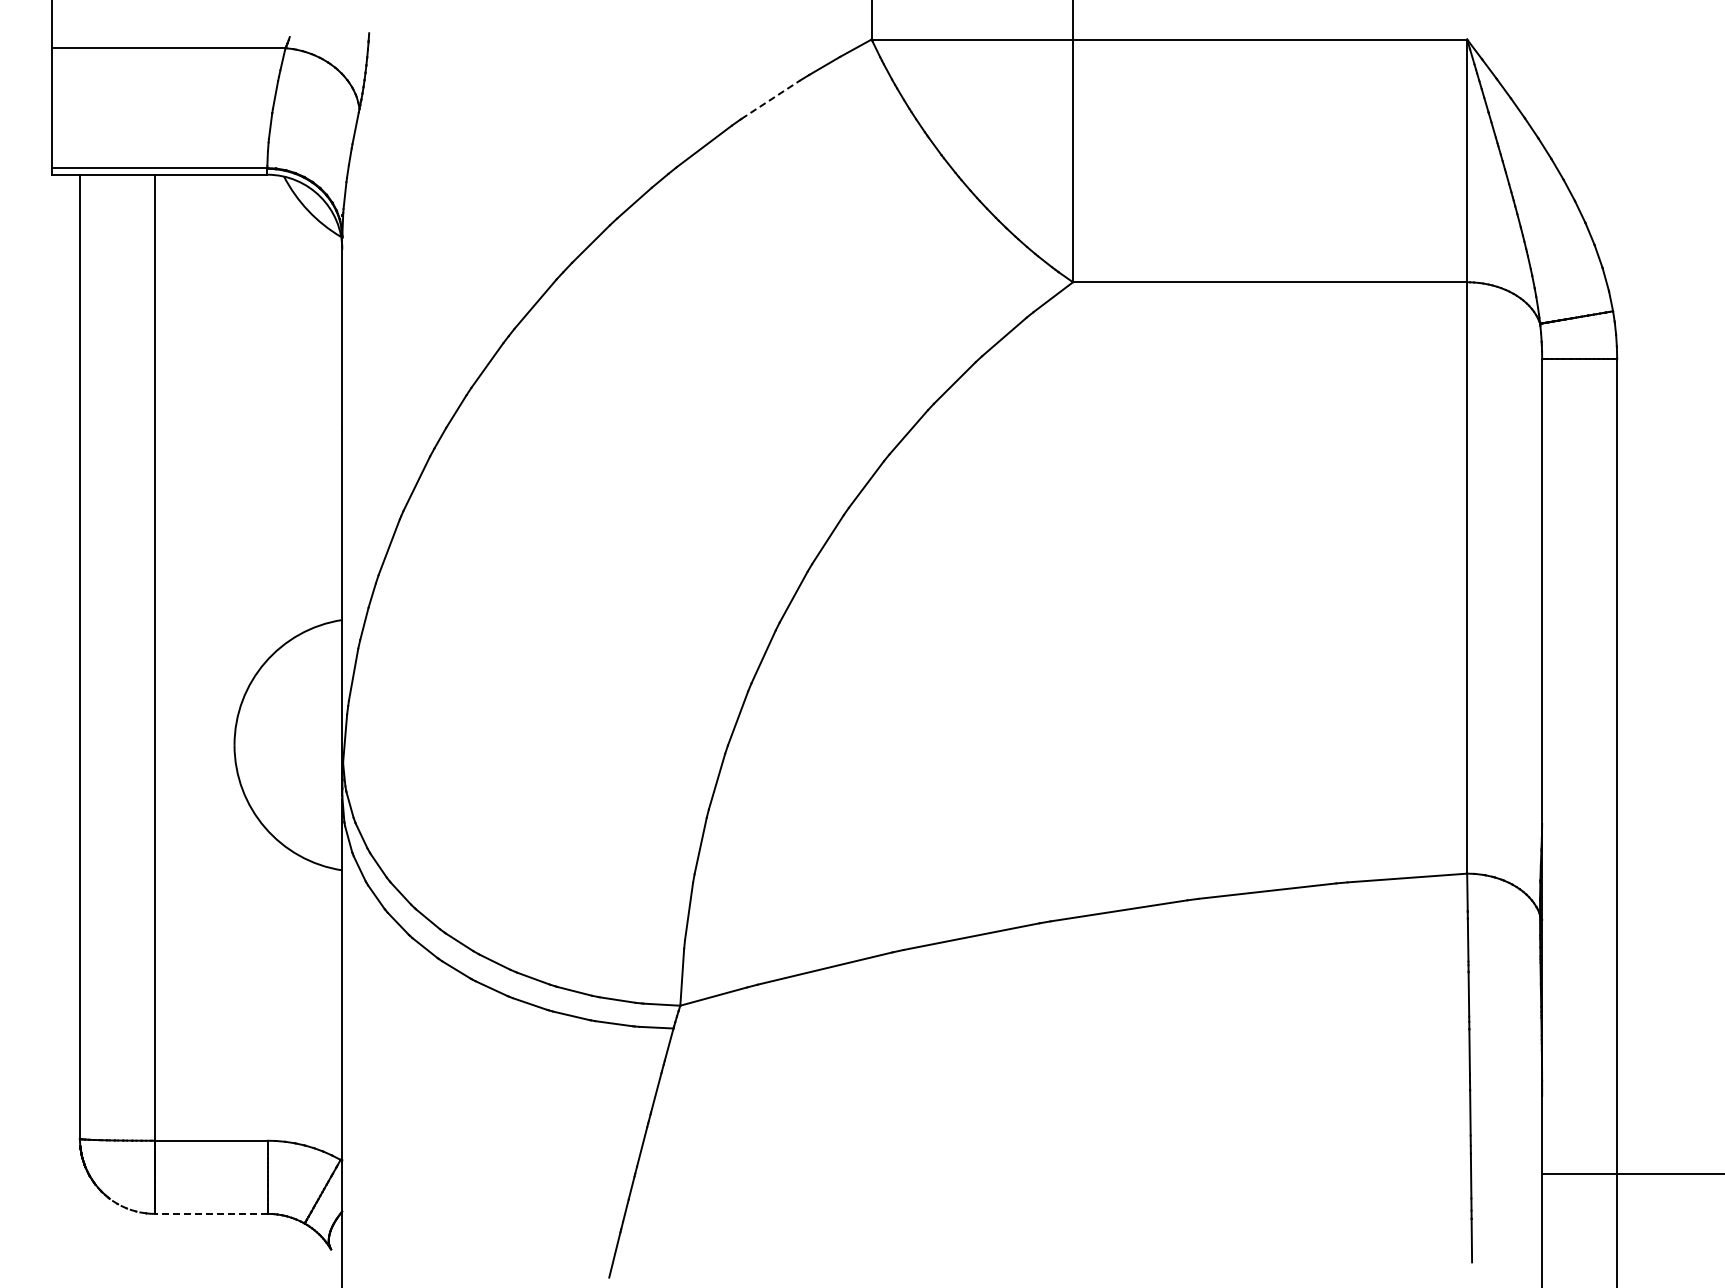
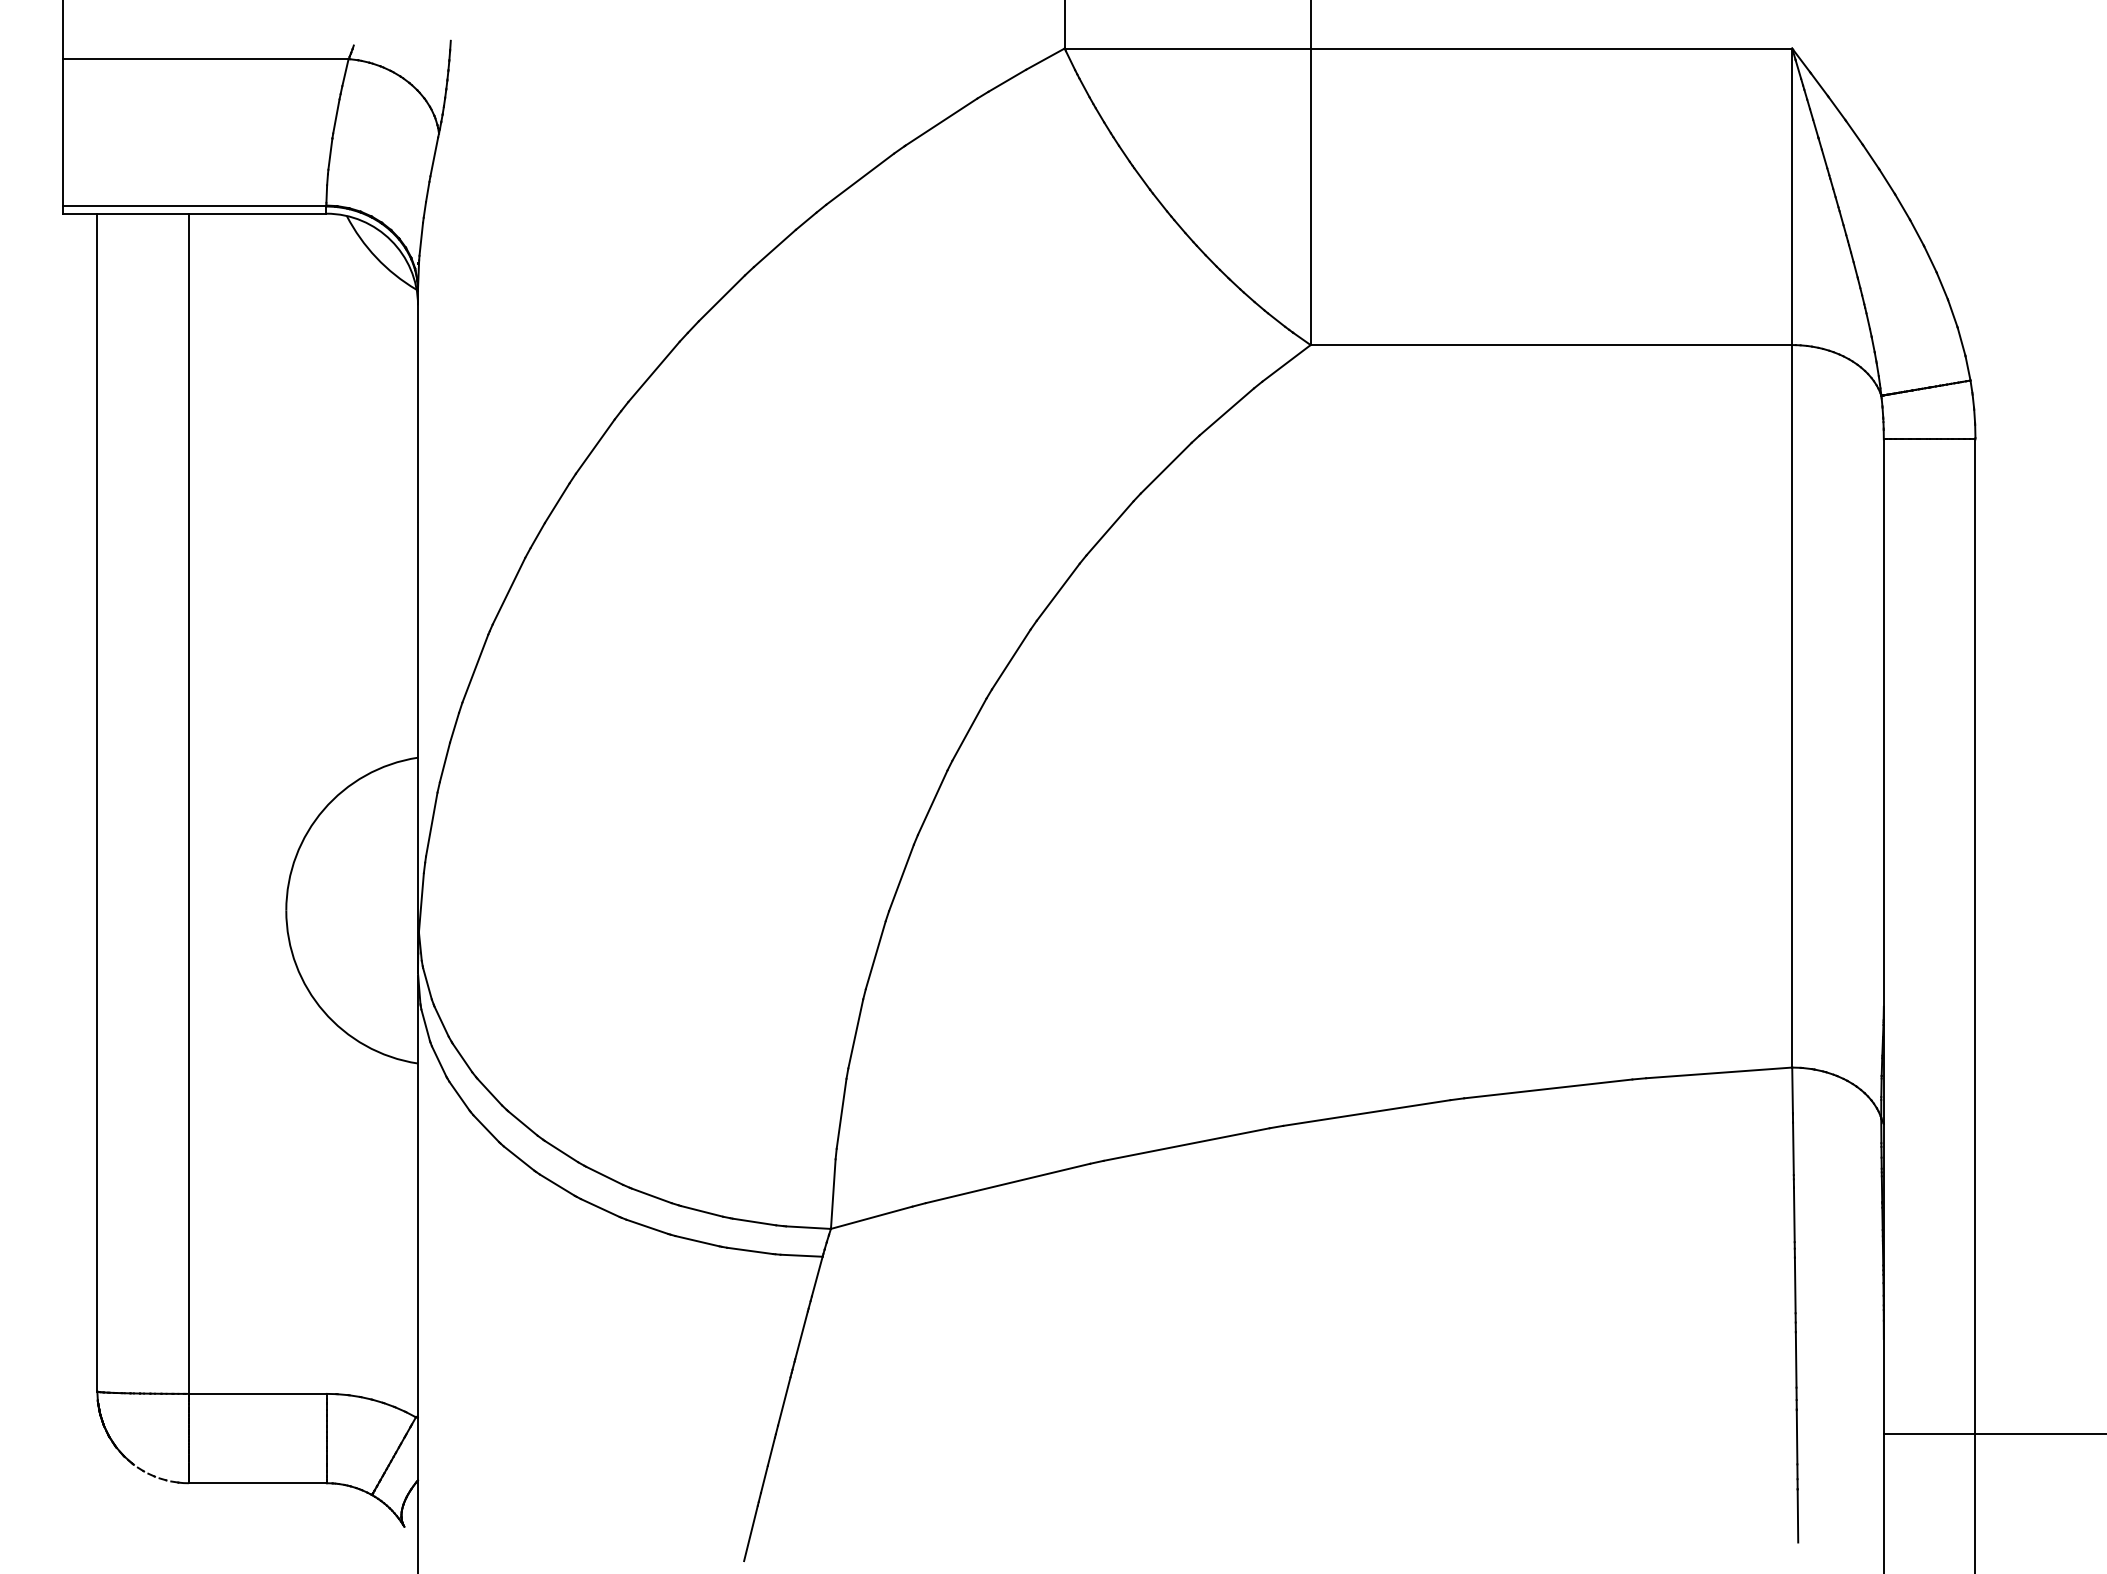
line: (771, 99) -> (942, 121), dashed -> solid
line: (210, 1213) -> (256, 1482), dashed -> solid

